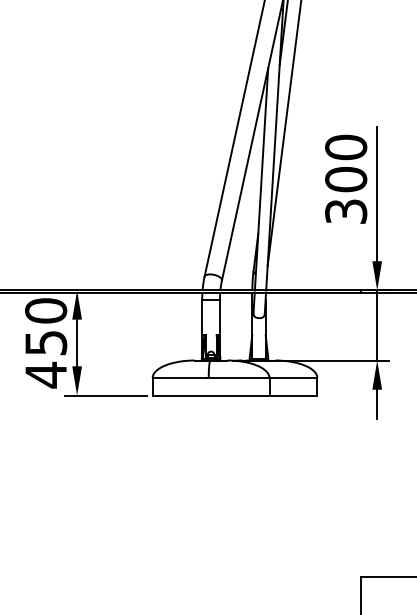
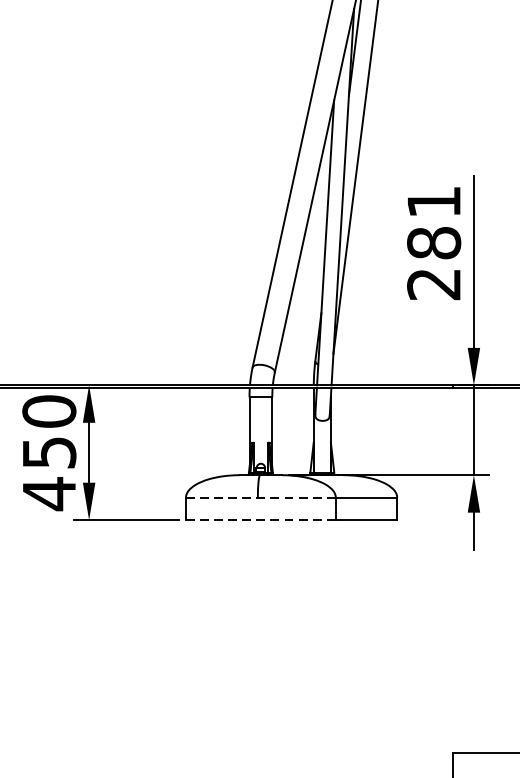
text: (346, 178) -> (434, 241), 300 -> 281
line: (210, 378) -> (260, 498), solid -> dashed
line: (210, 395) -> (260, 520), solid -> dashed

